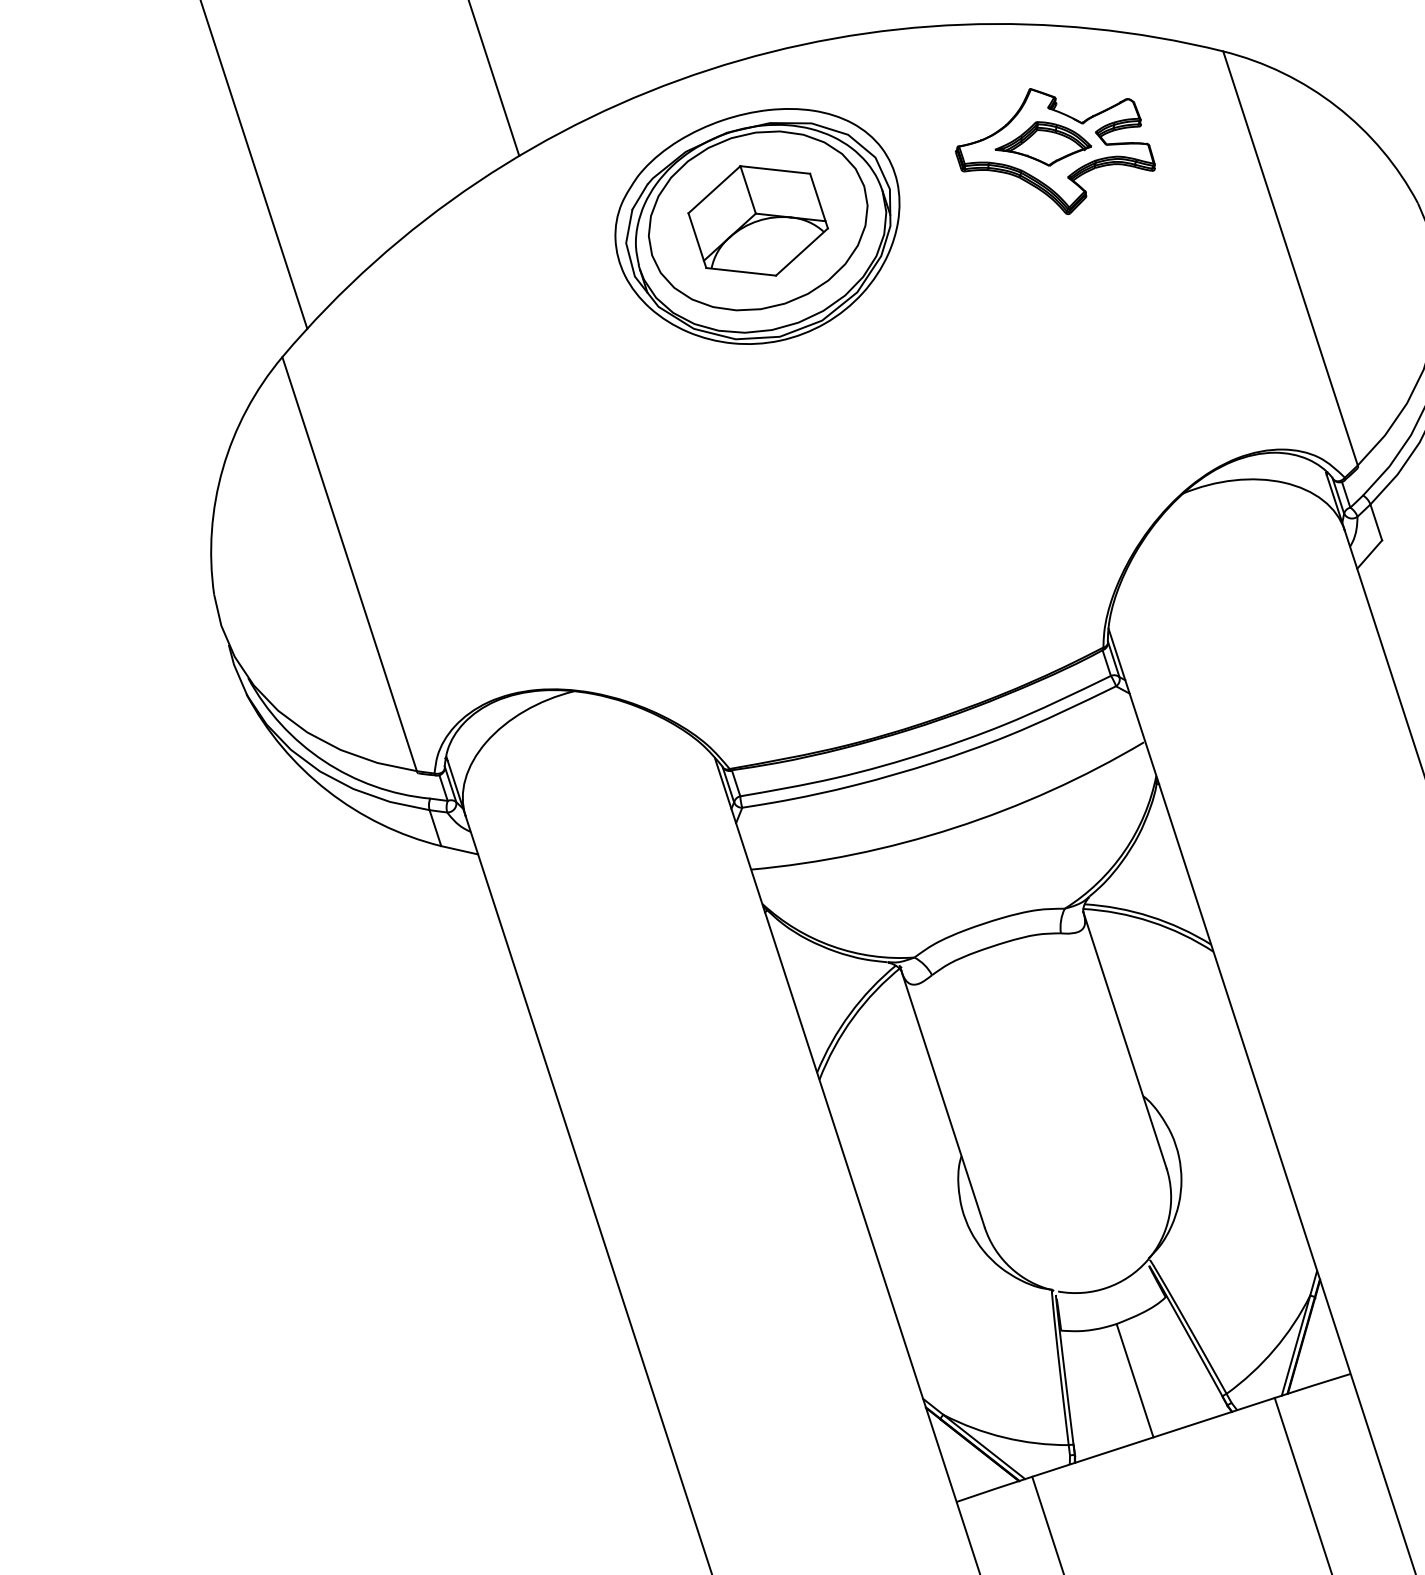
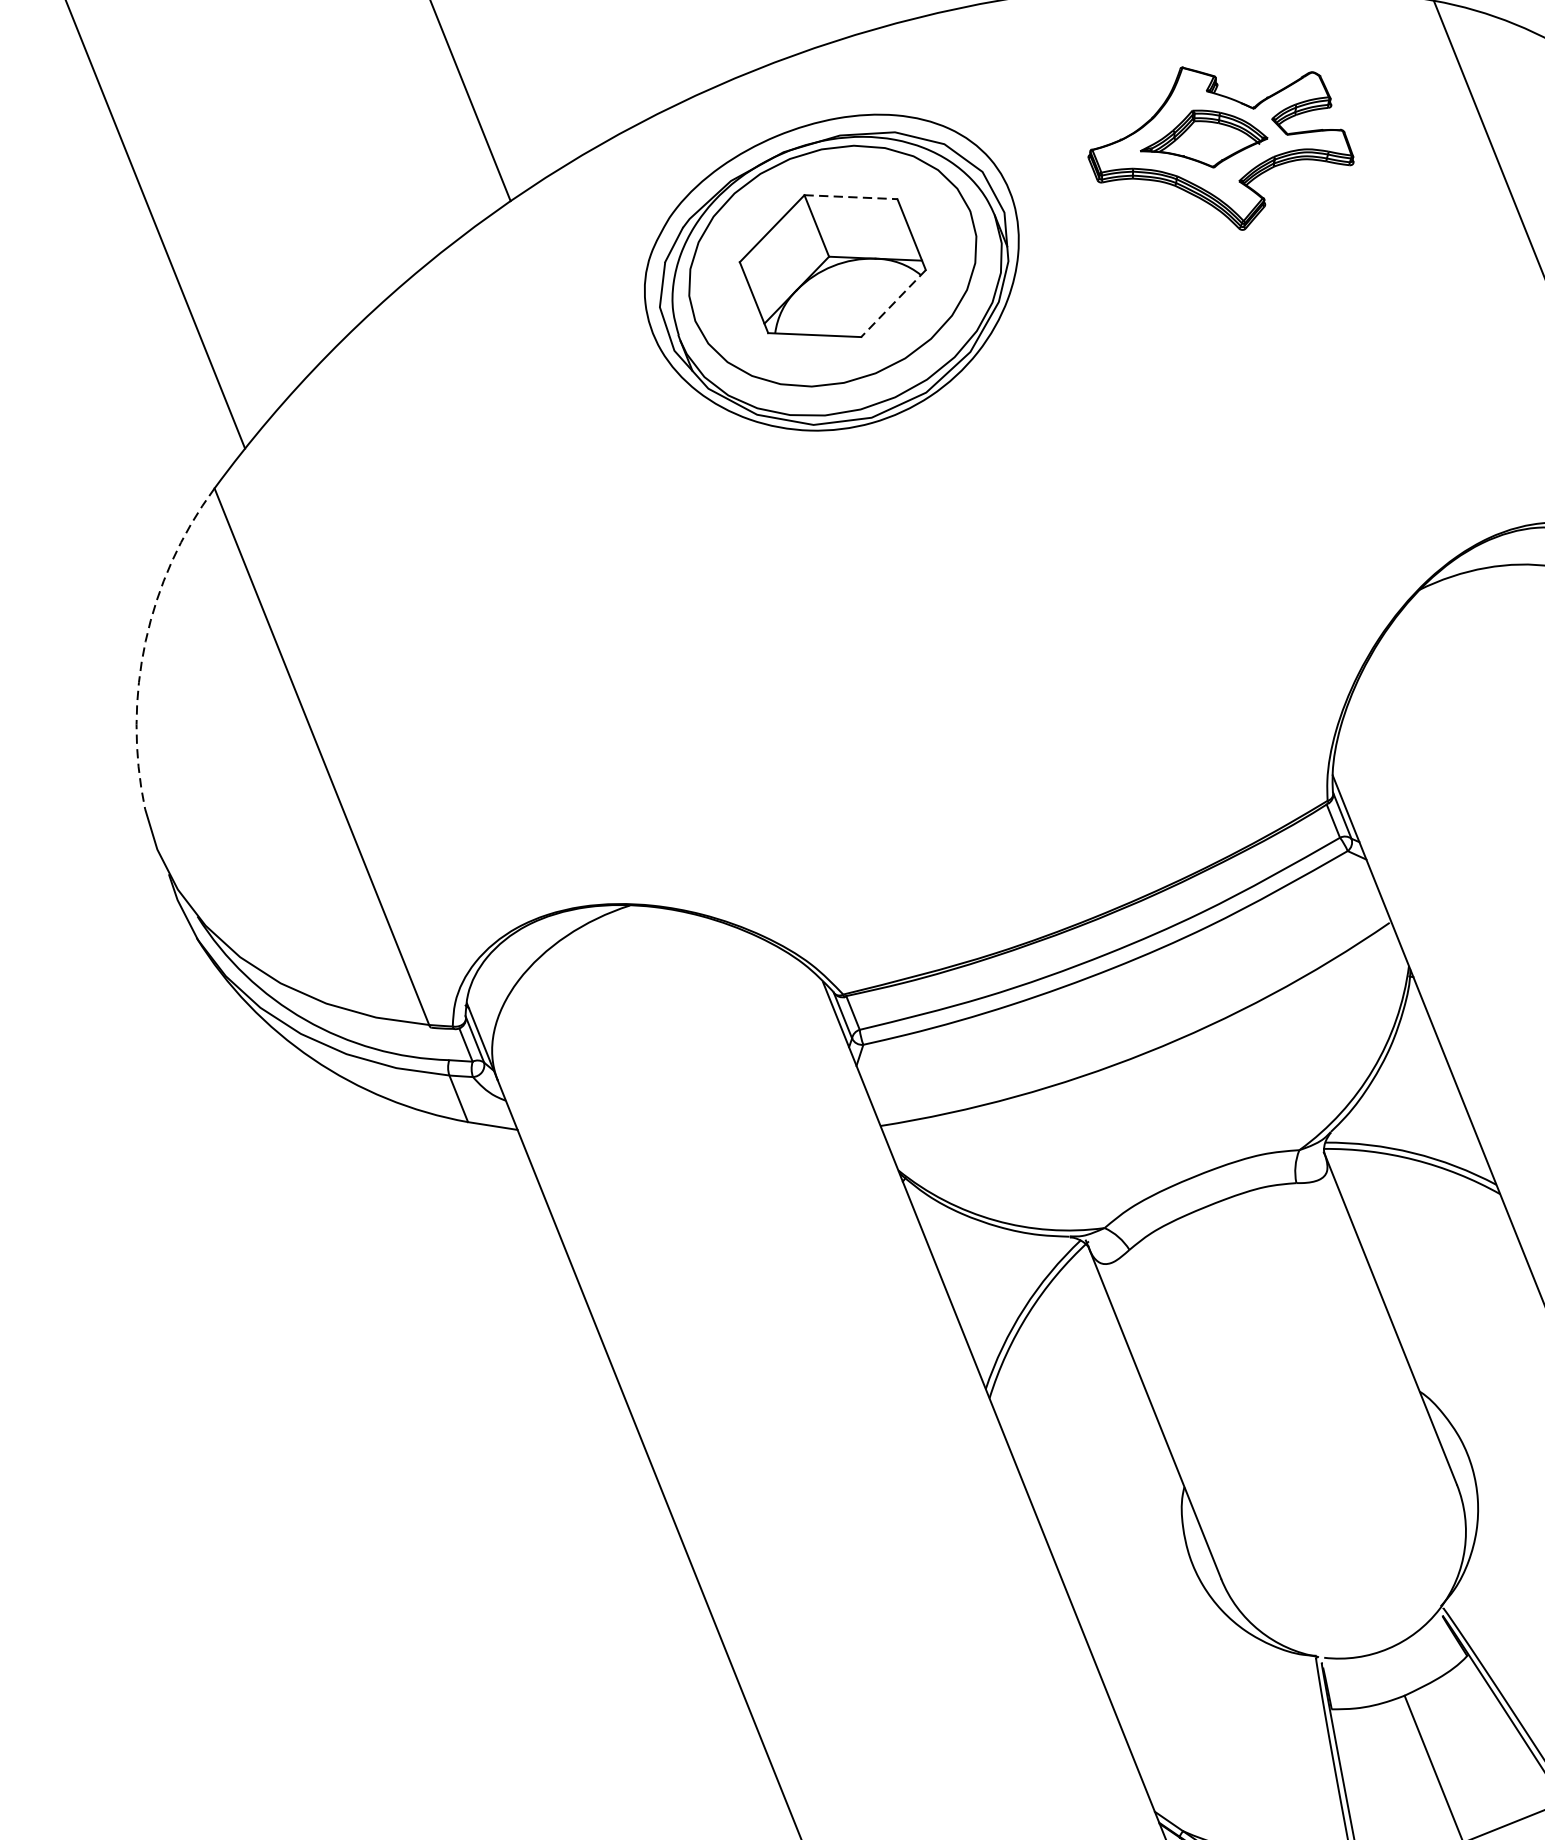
line: (775, 170) -> (851, 197), solid -> dashed
line: (801, 252) -> (892, 304), solid -> dashed
arc: (222, 468) -> (145, 641), solid -> dashed

